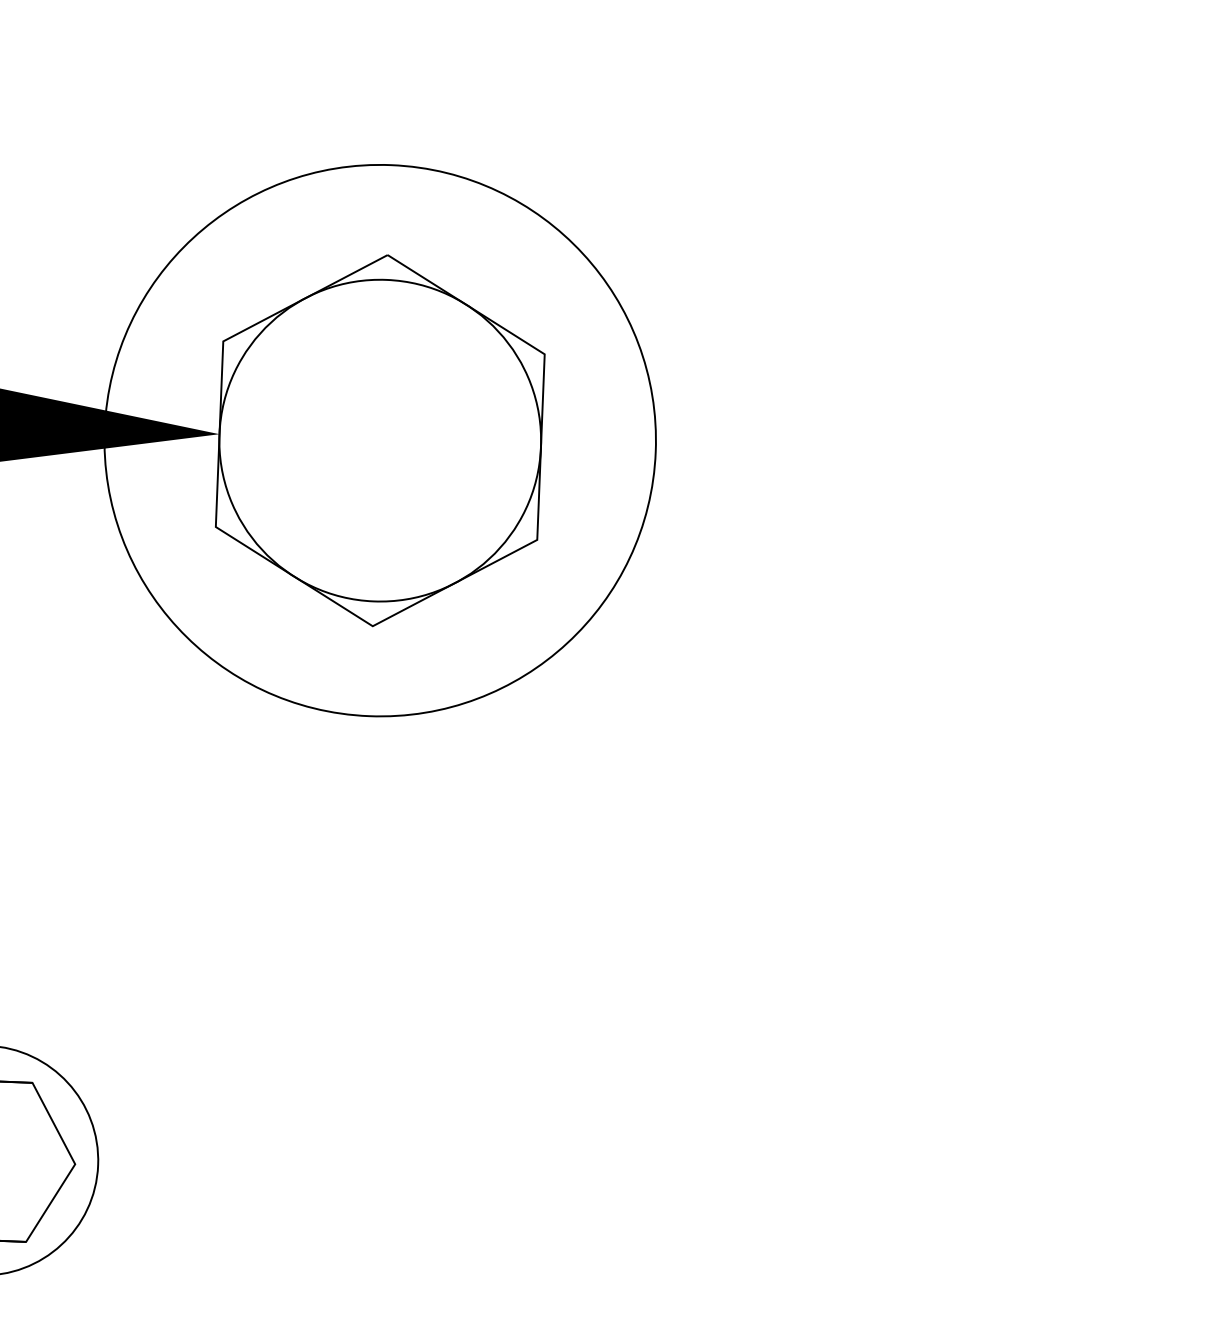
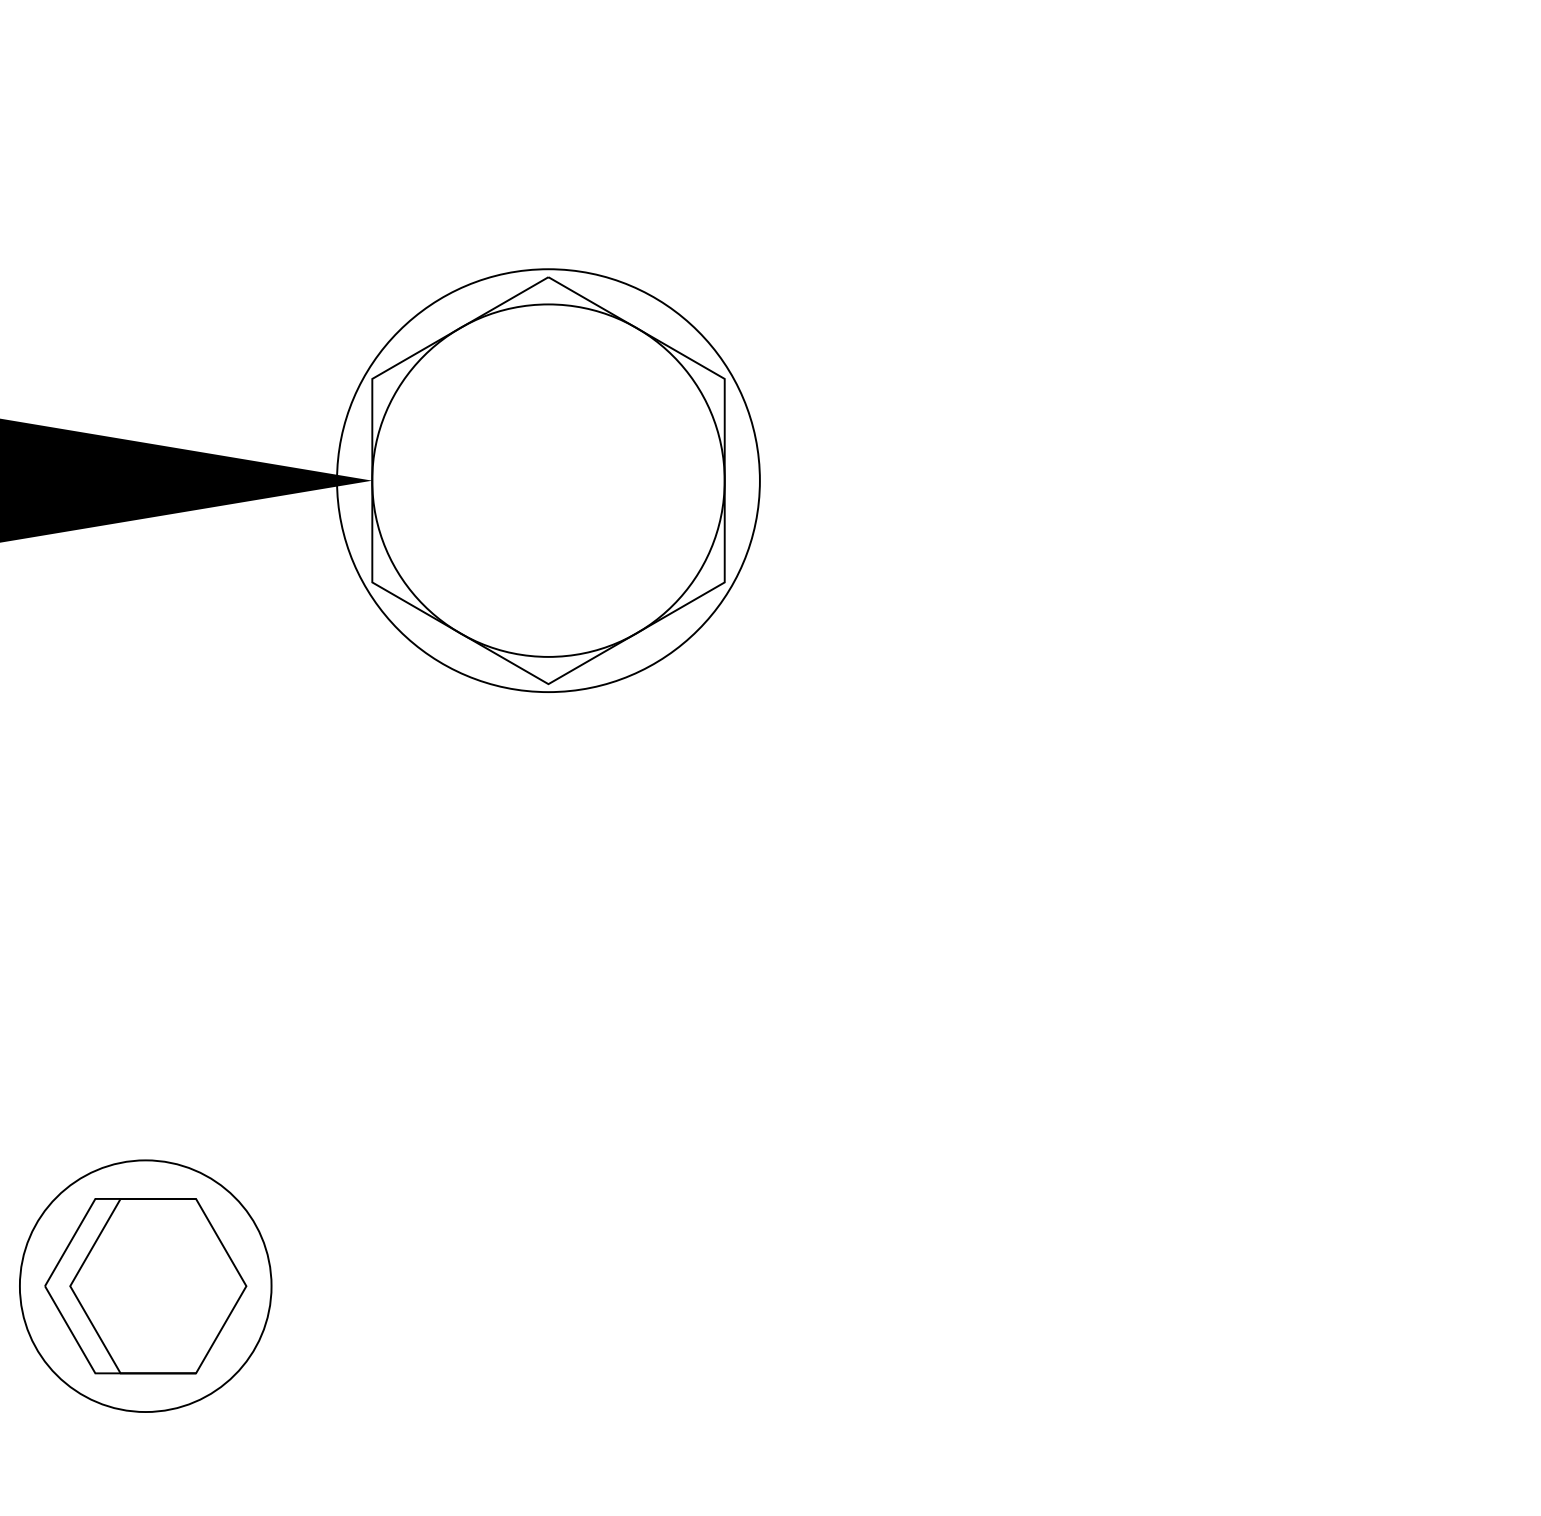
circle: (380, 440) -> (548, 480), size x0.7

